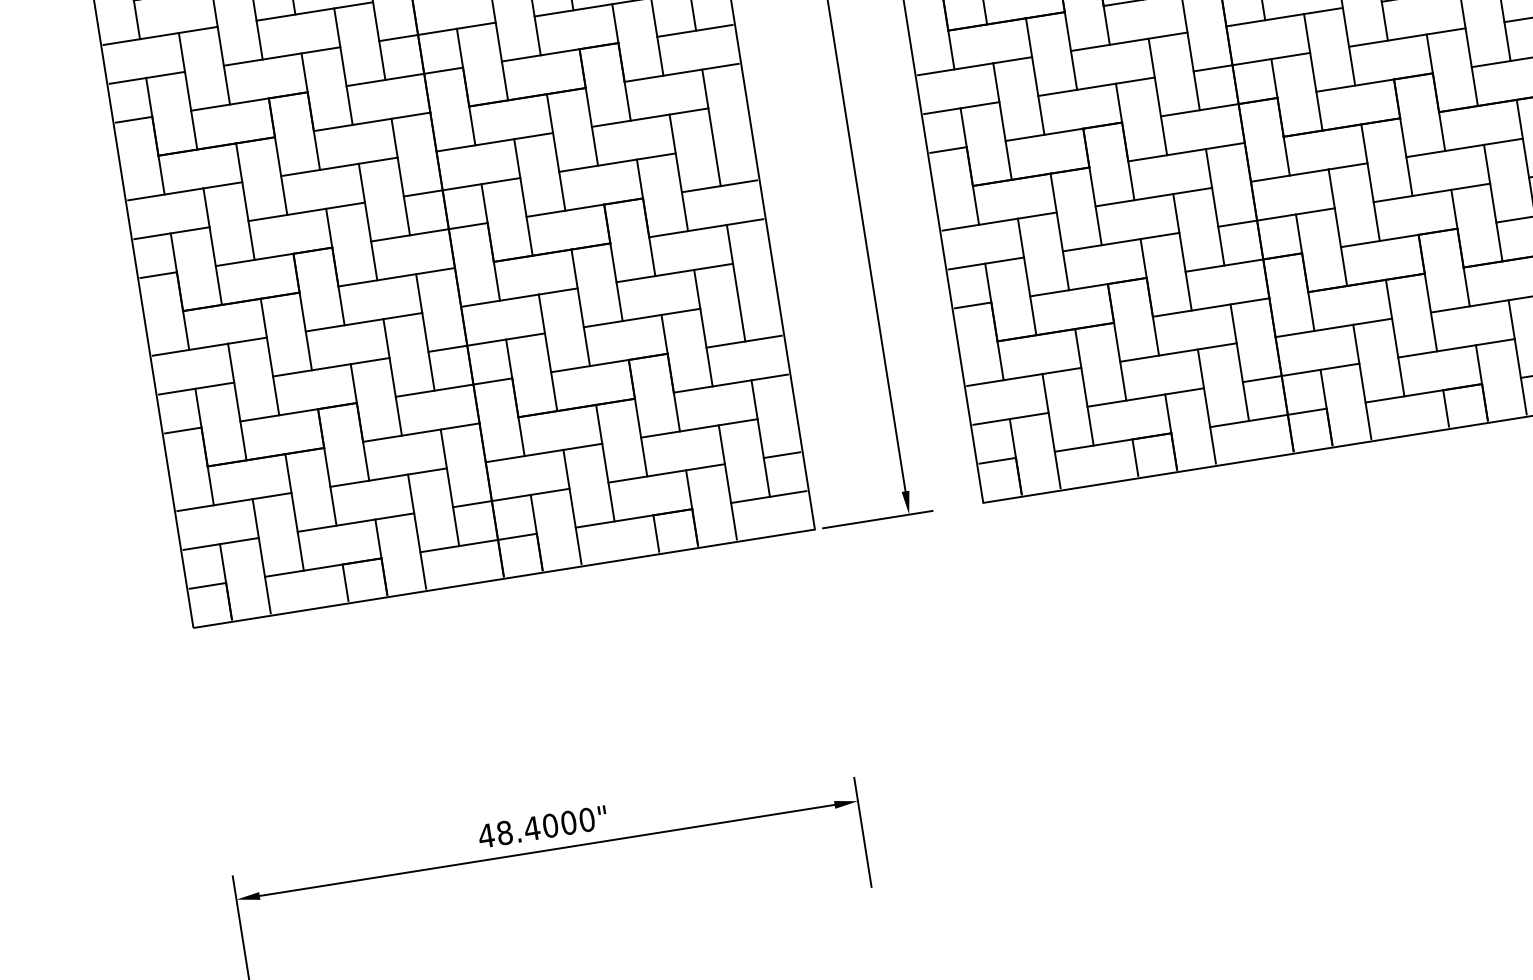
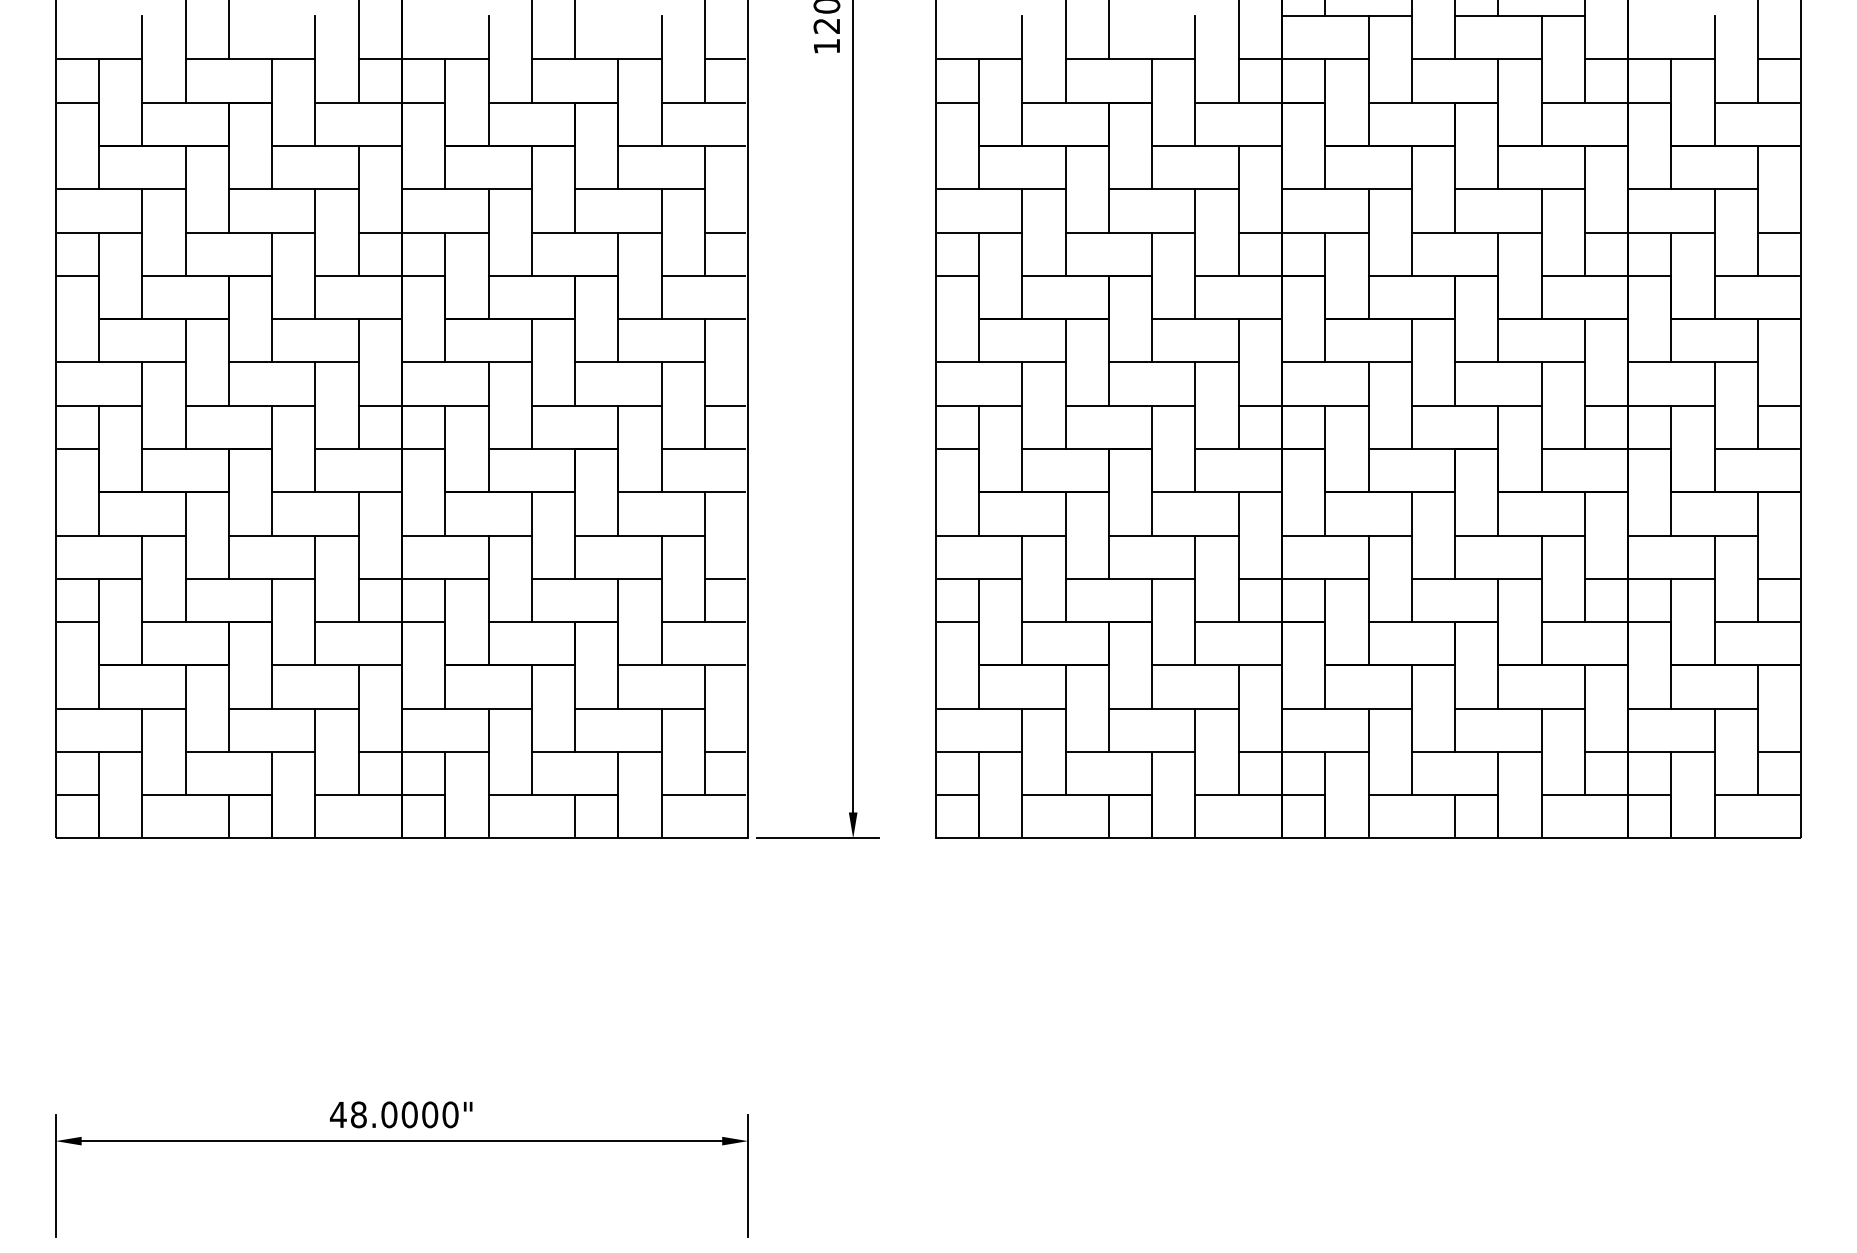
line: (732, 144) -> (724, 405), added
line: (756, 299) -> (724, 578), added
text: (531, 828) -> (388, 1114), 48.4000" -> 48.0000"

